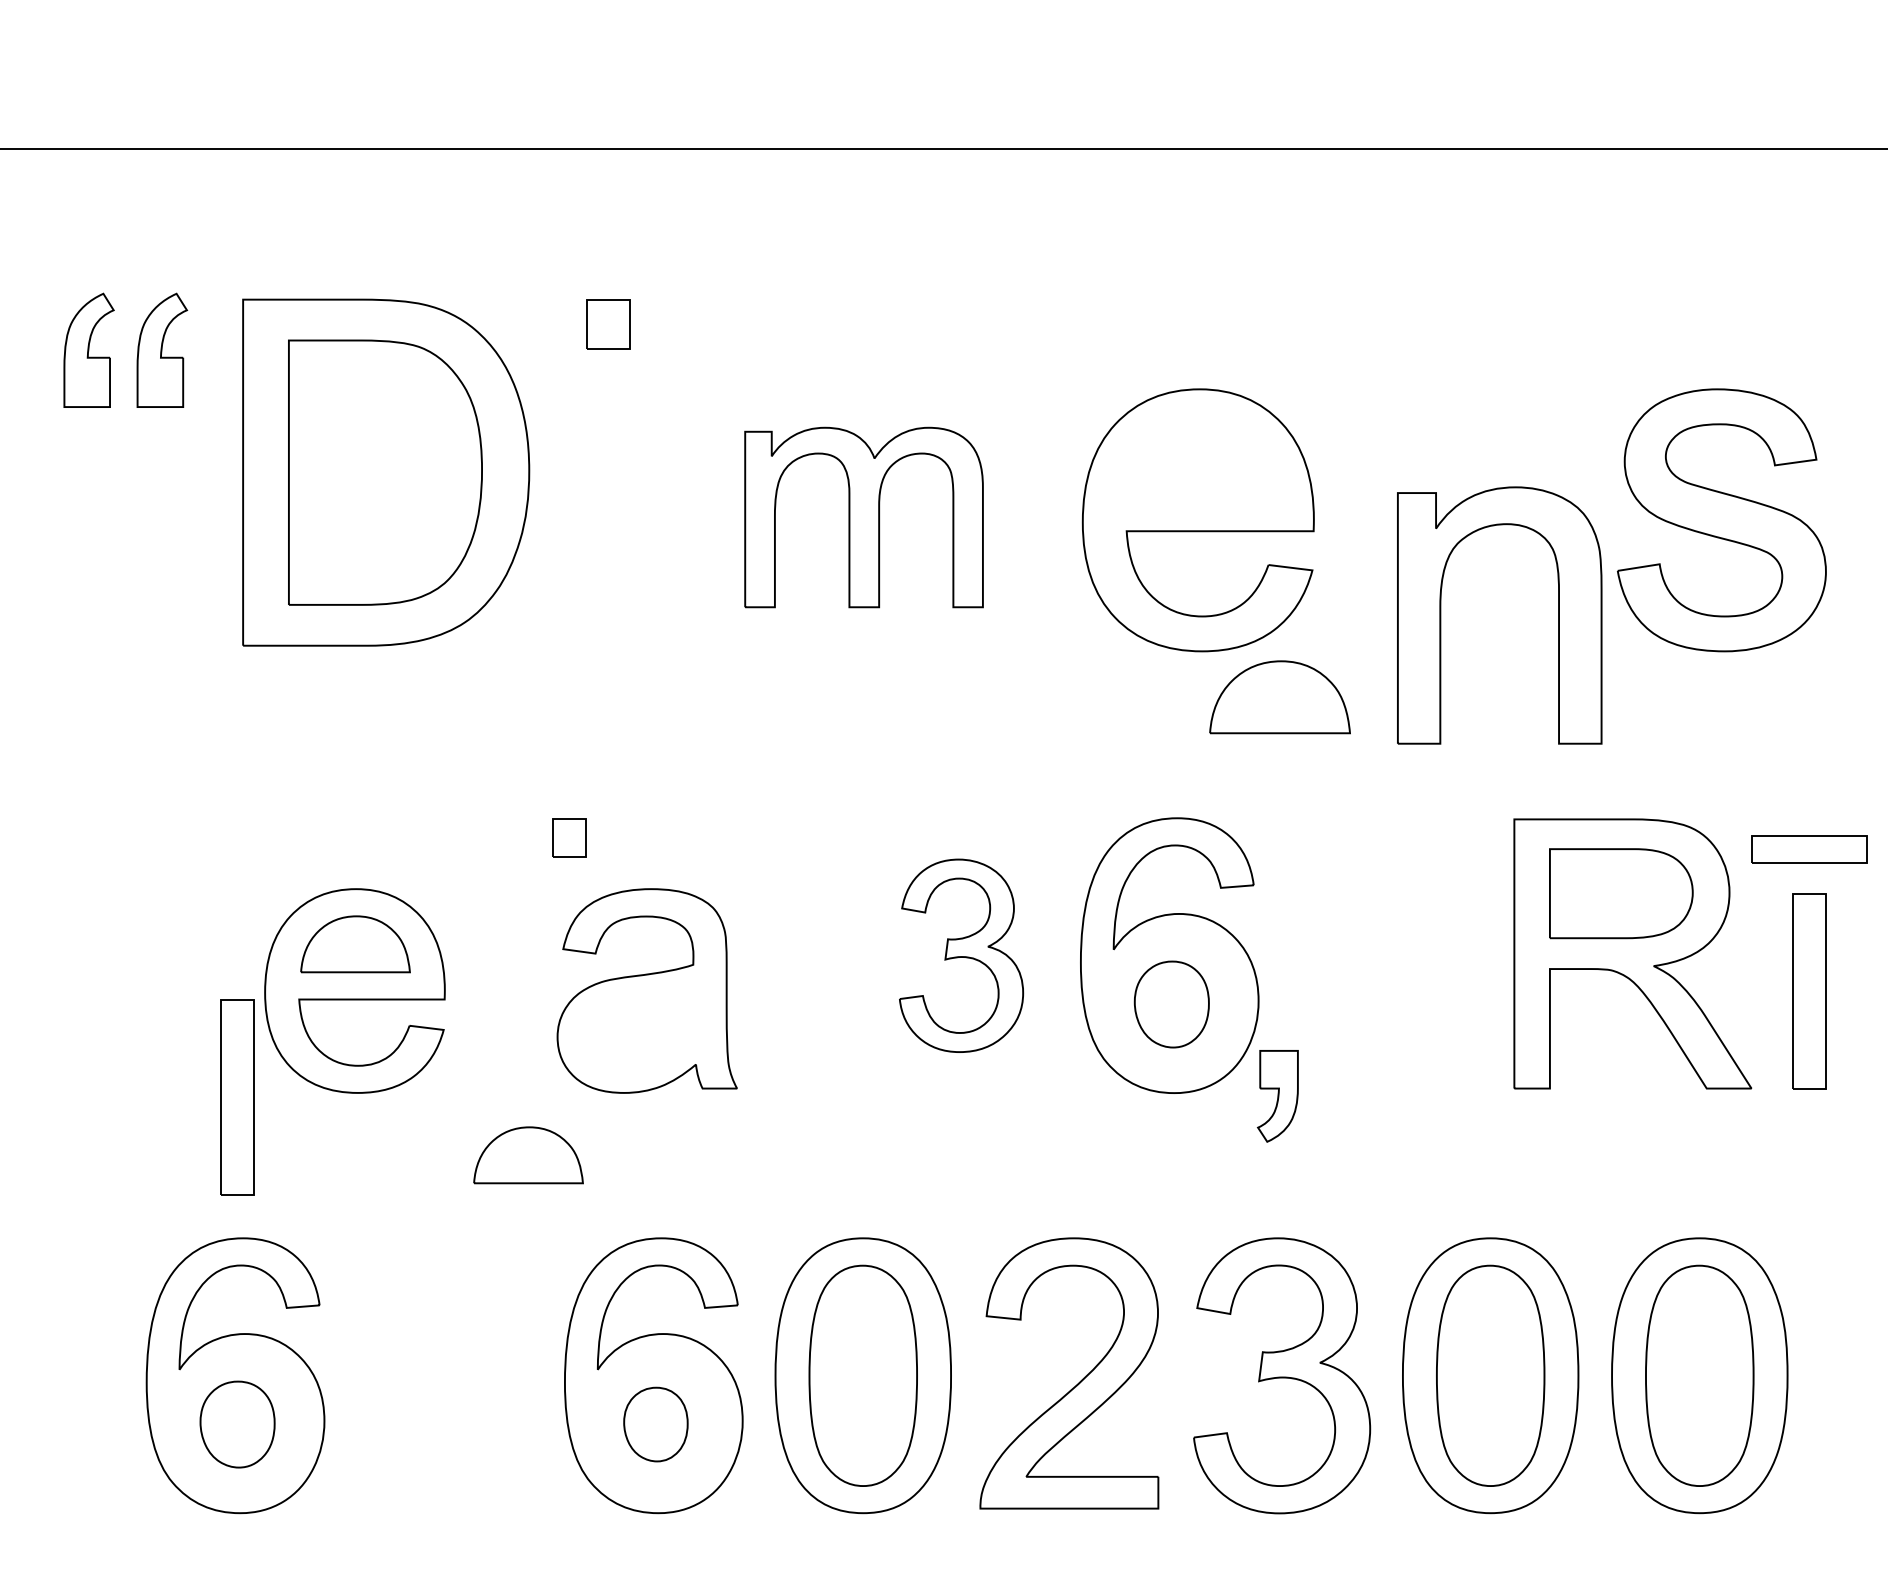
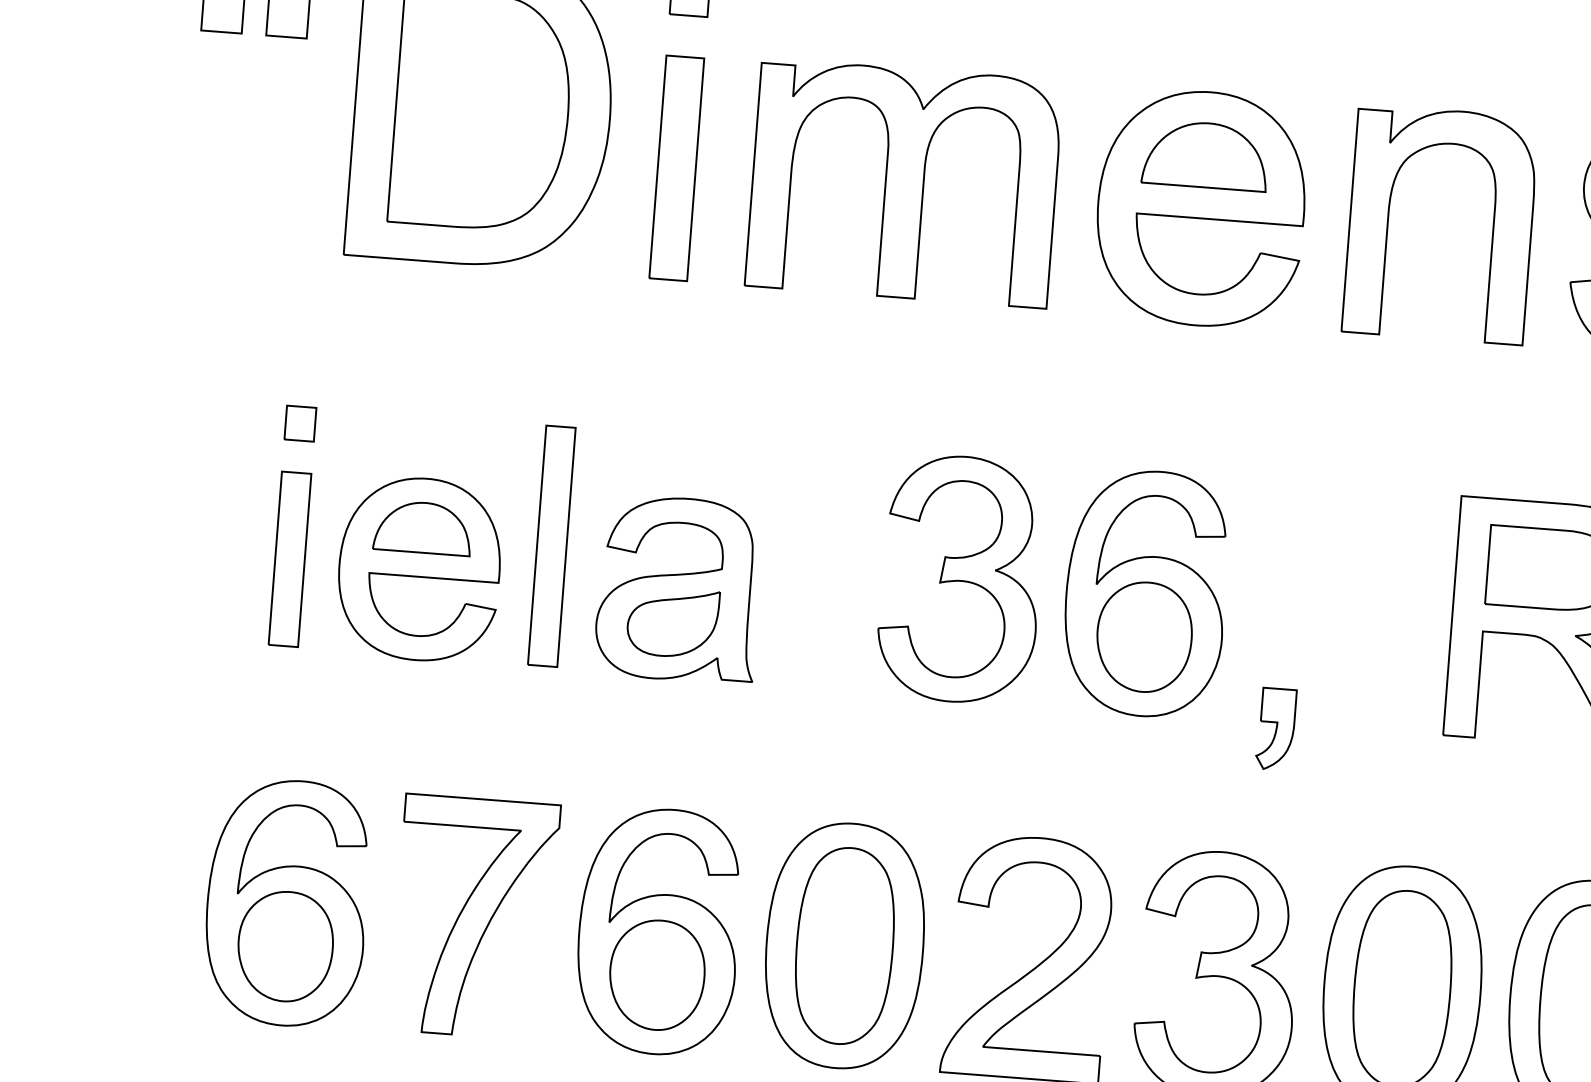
part: (863, 517) -> (903, 183), size x1.43
part: (608, 520) -> (676, 168), added
part: (1441, 615) -> (1389, 220), moved
part: (1279, 697) -> (1205, 155), moved
part: (569, 837) -> (300, 422), moved
part: (501, 953) -> (552, 545), added
part: (961, 955) -> (960, 579), size x1.43
part: (1171, 1004) -> (1144, 637), size x1.43
part: (642, 1028) -> (672, 622), added
part: (1277, 1096) -> (1275, 729), moved
part: (237, 1097) -> (290, 559), moved
part: (528, 1155) -> (562, 727), removed
part: (446, 1375) -> (474, 917), added
part: (237, 1424) -> (285, 946), size x1.43
part: (655, 1424) -> (656, 975), size x1.67

